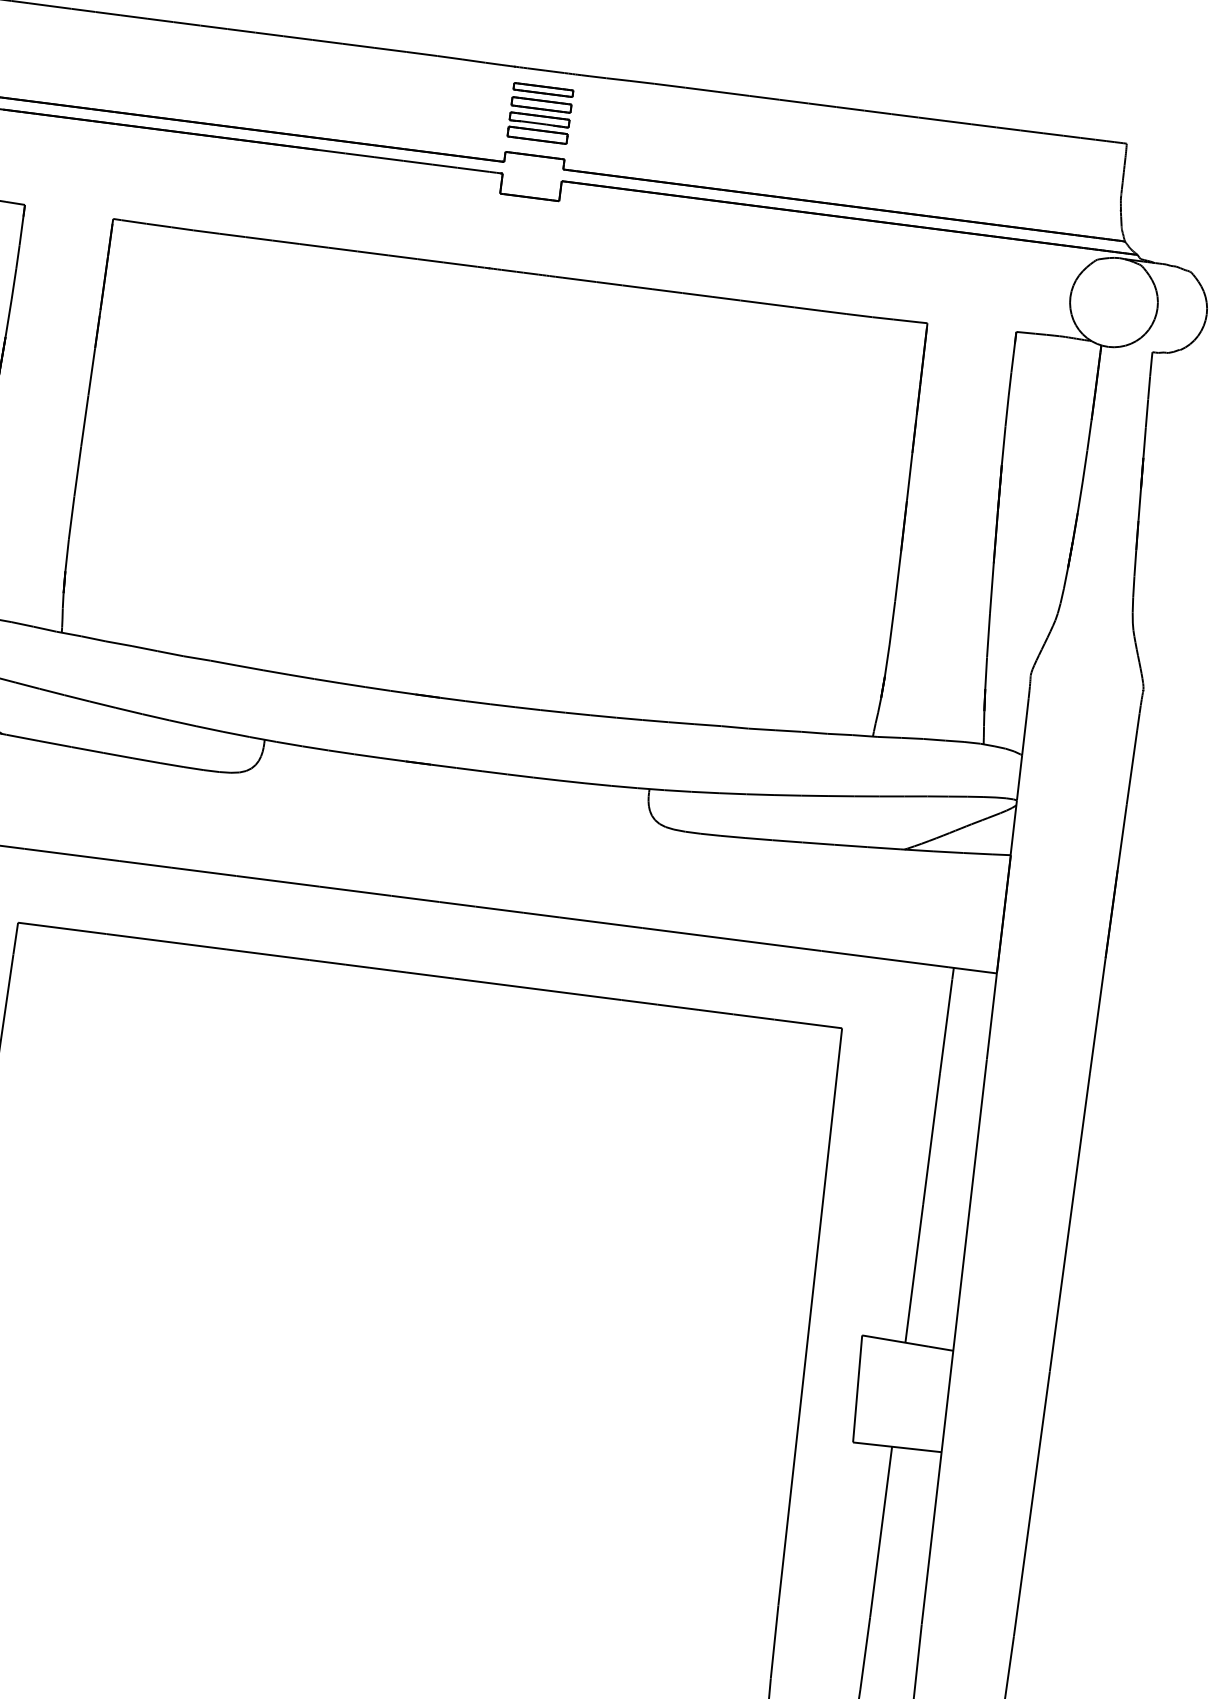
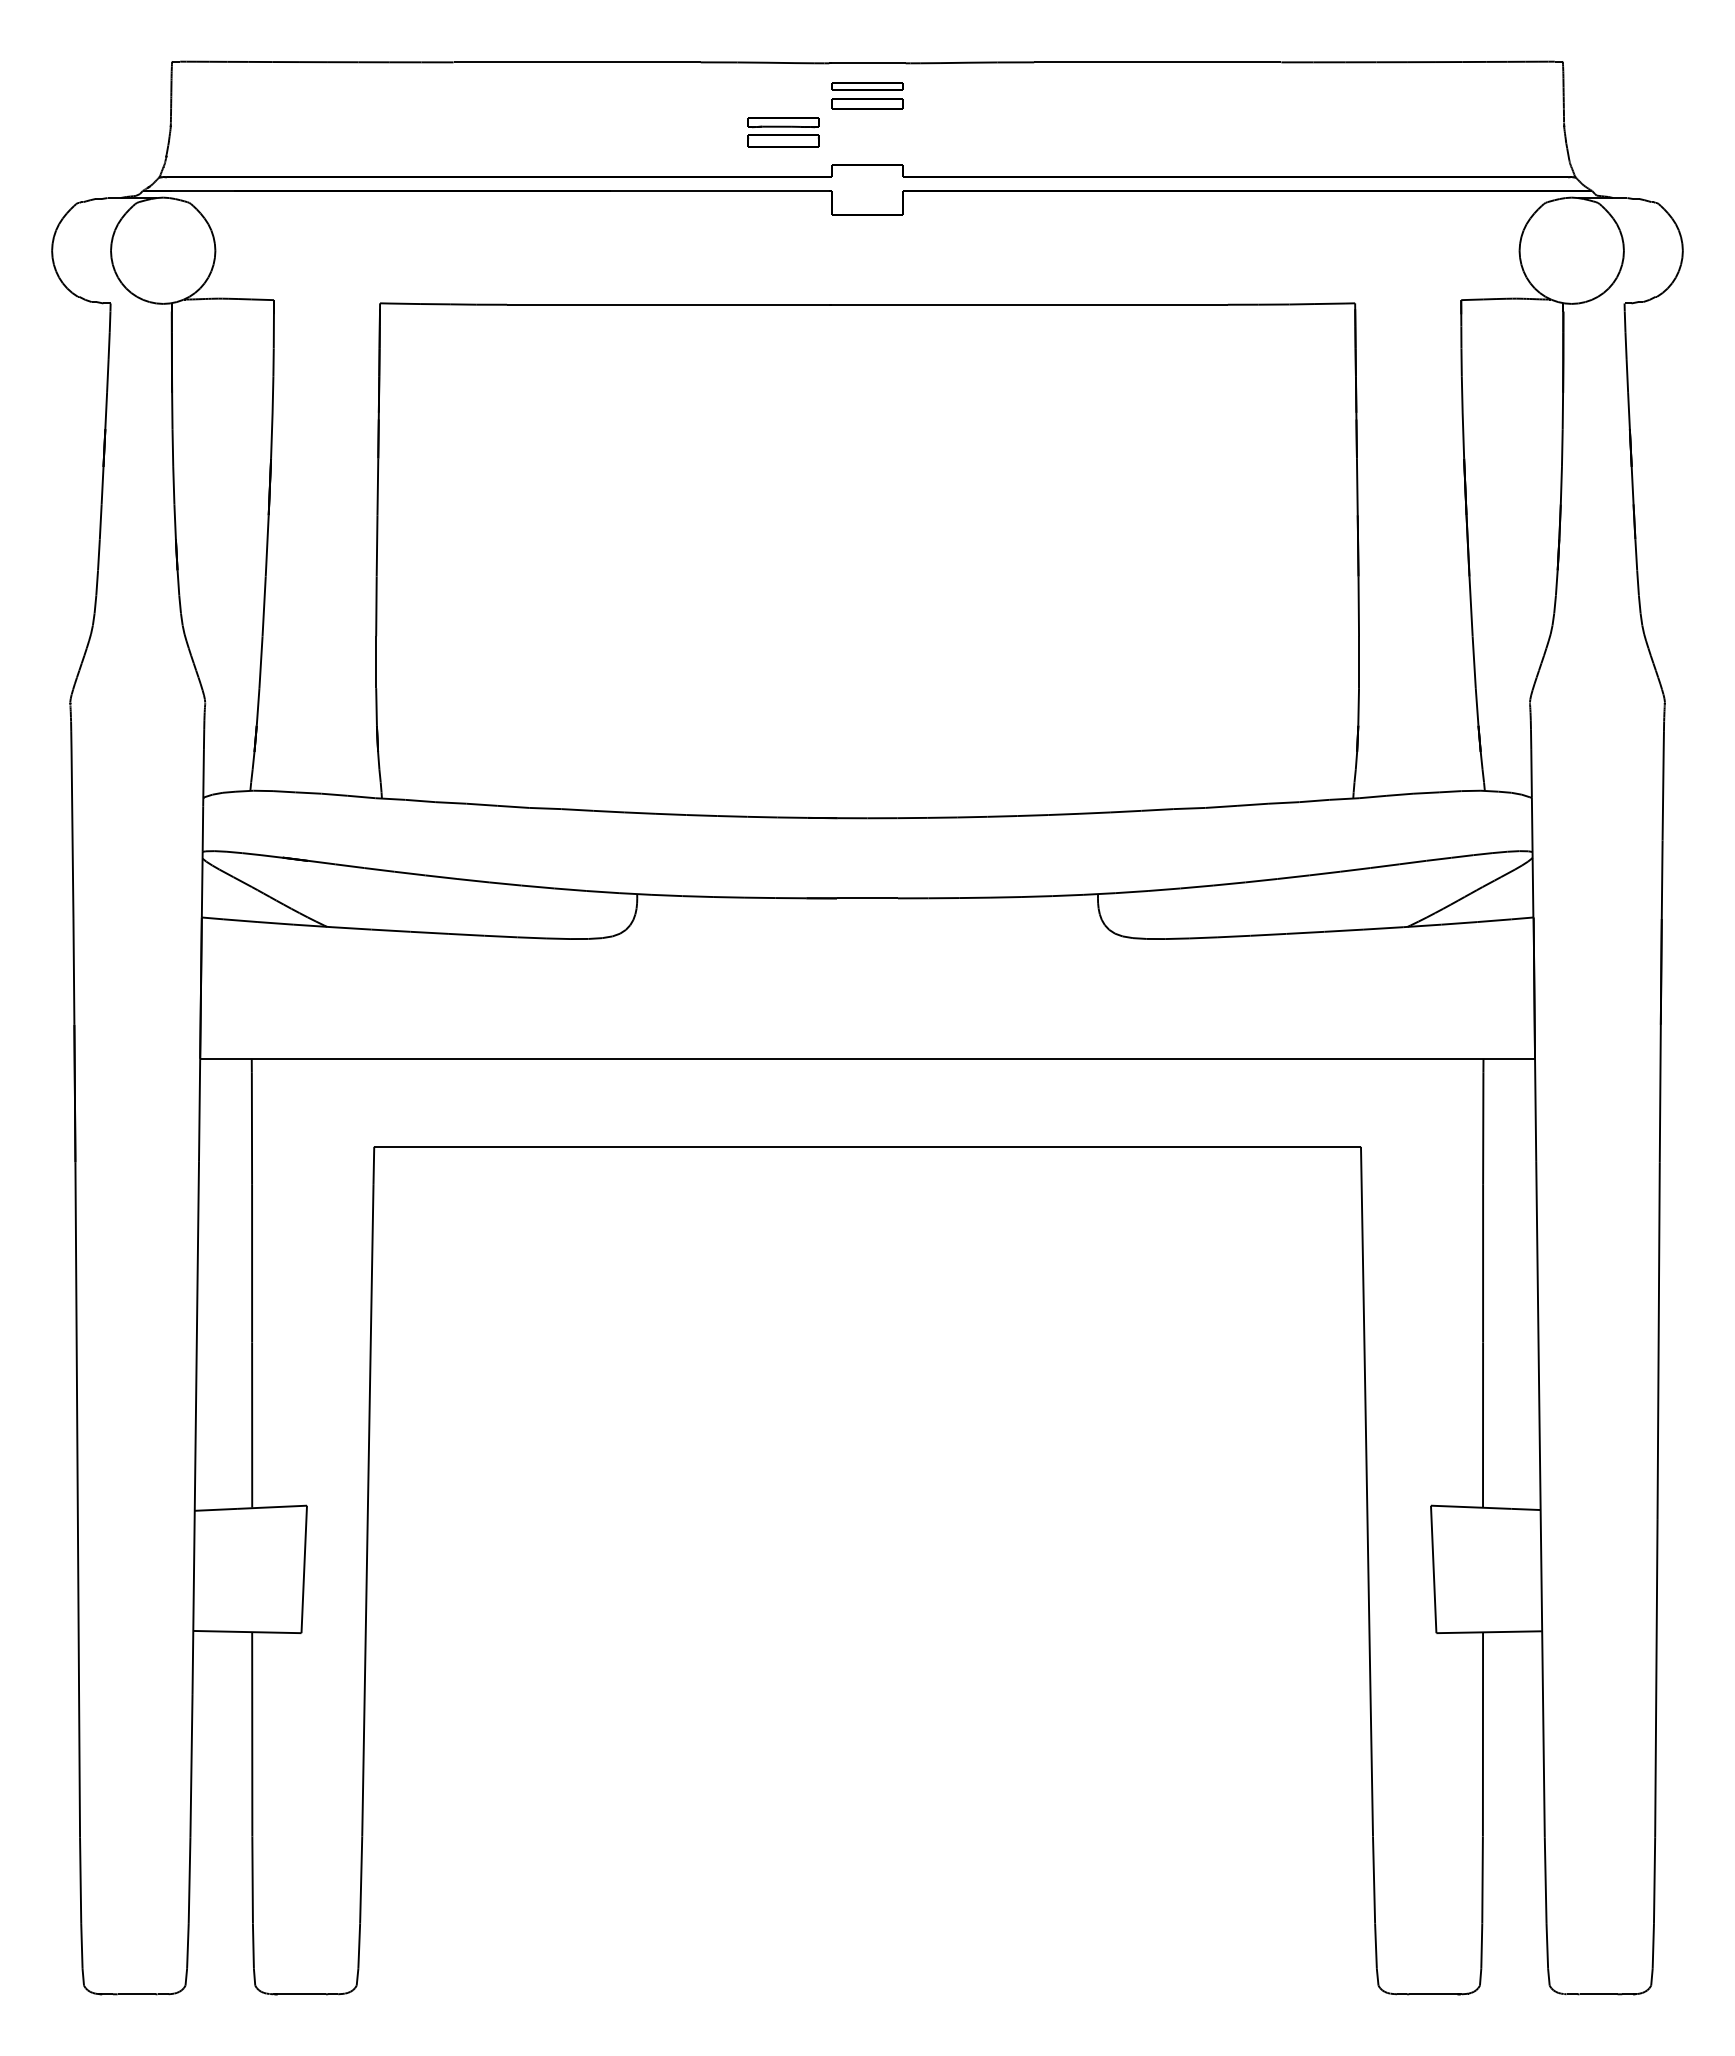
part: (538, 128) -> (783, 132), moved

